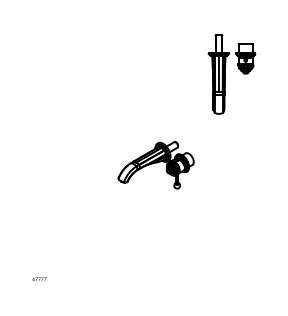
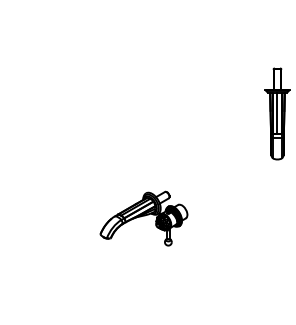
part: (155, 165) -> (143, 218), moved

